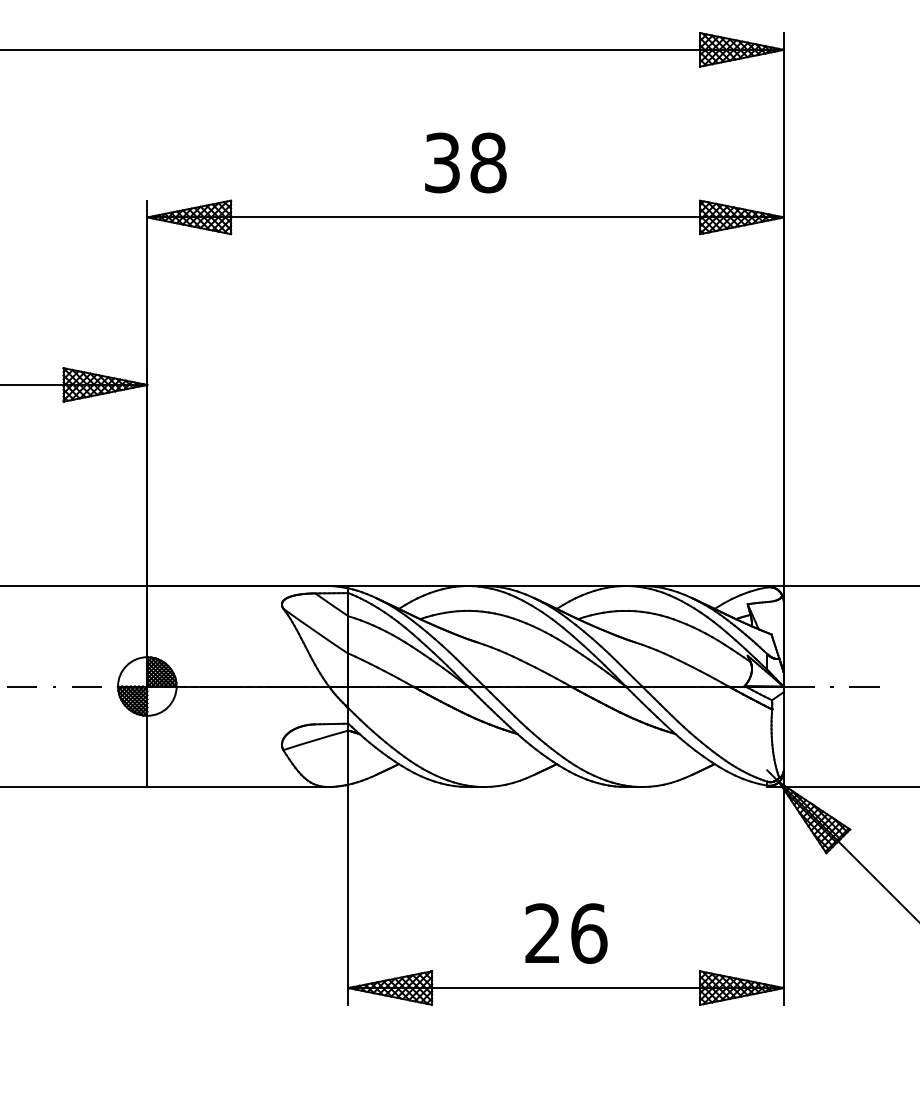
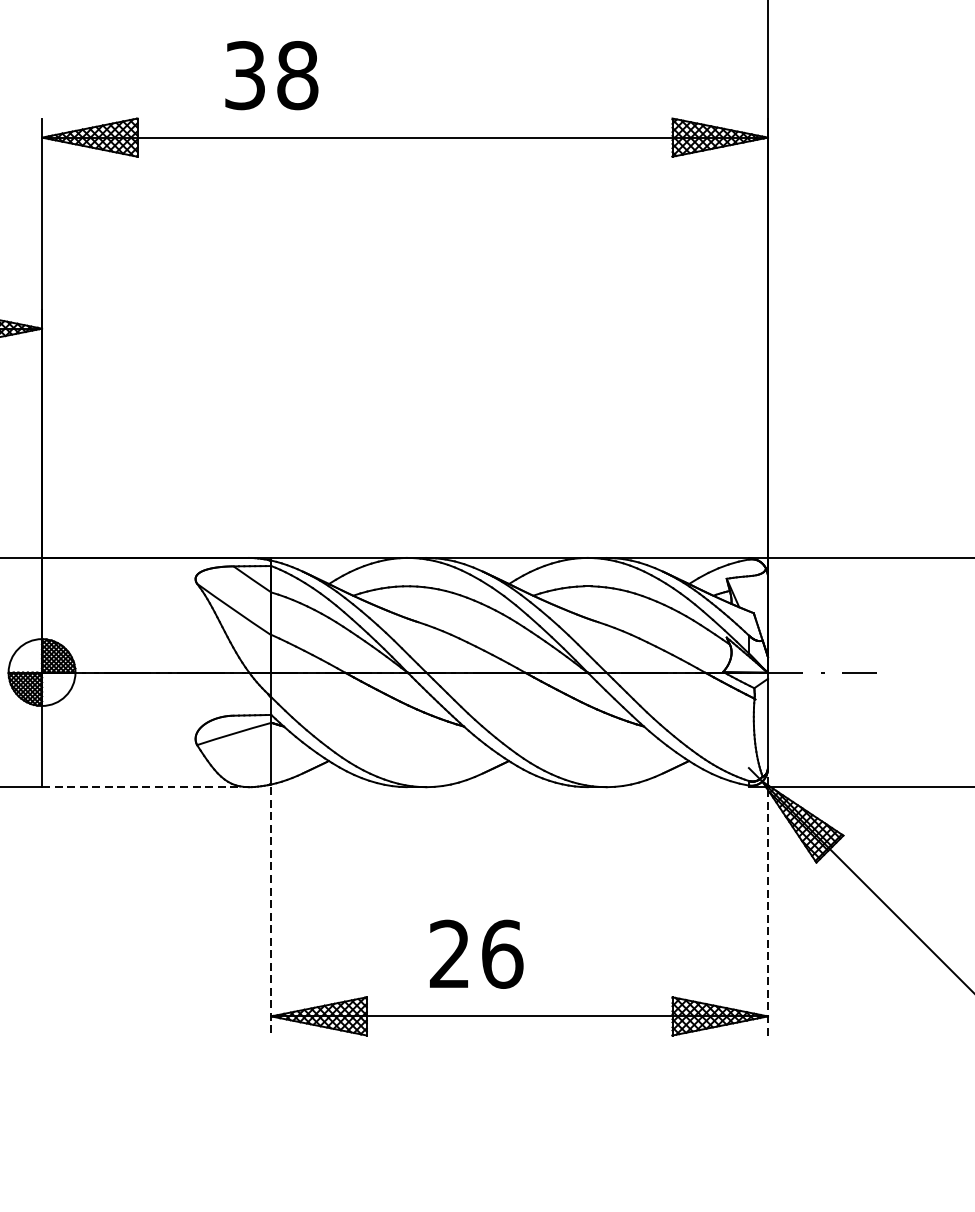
text: (465, 162) -> (271, 75), moved
line: (238, 787) -> (146, 787), solid -> dashed
line: (783, 887) -> (767, 901), solid -> dashed
line: (348, 895) -> (271, 910), solid -> dashed
text: (566, 933) -> (476, 954), moved

